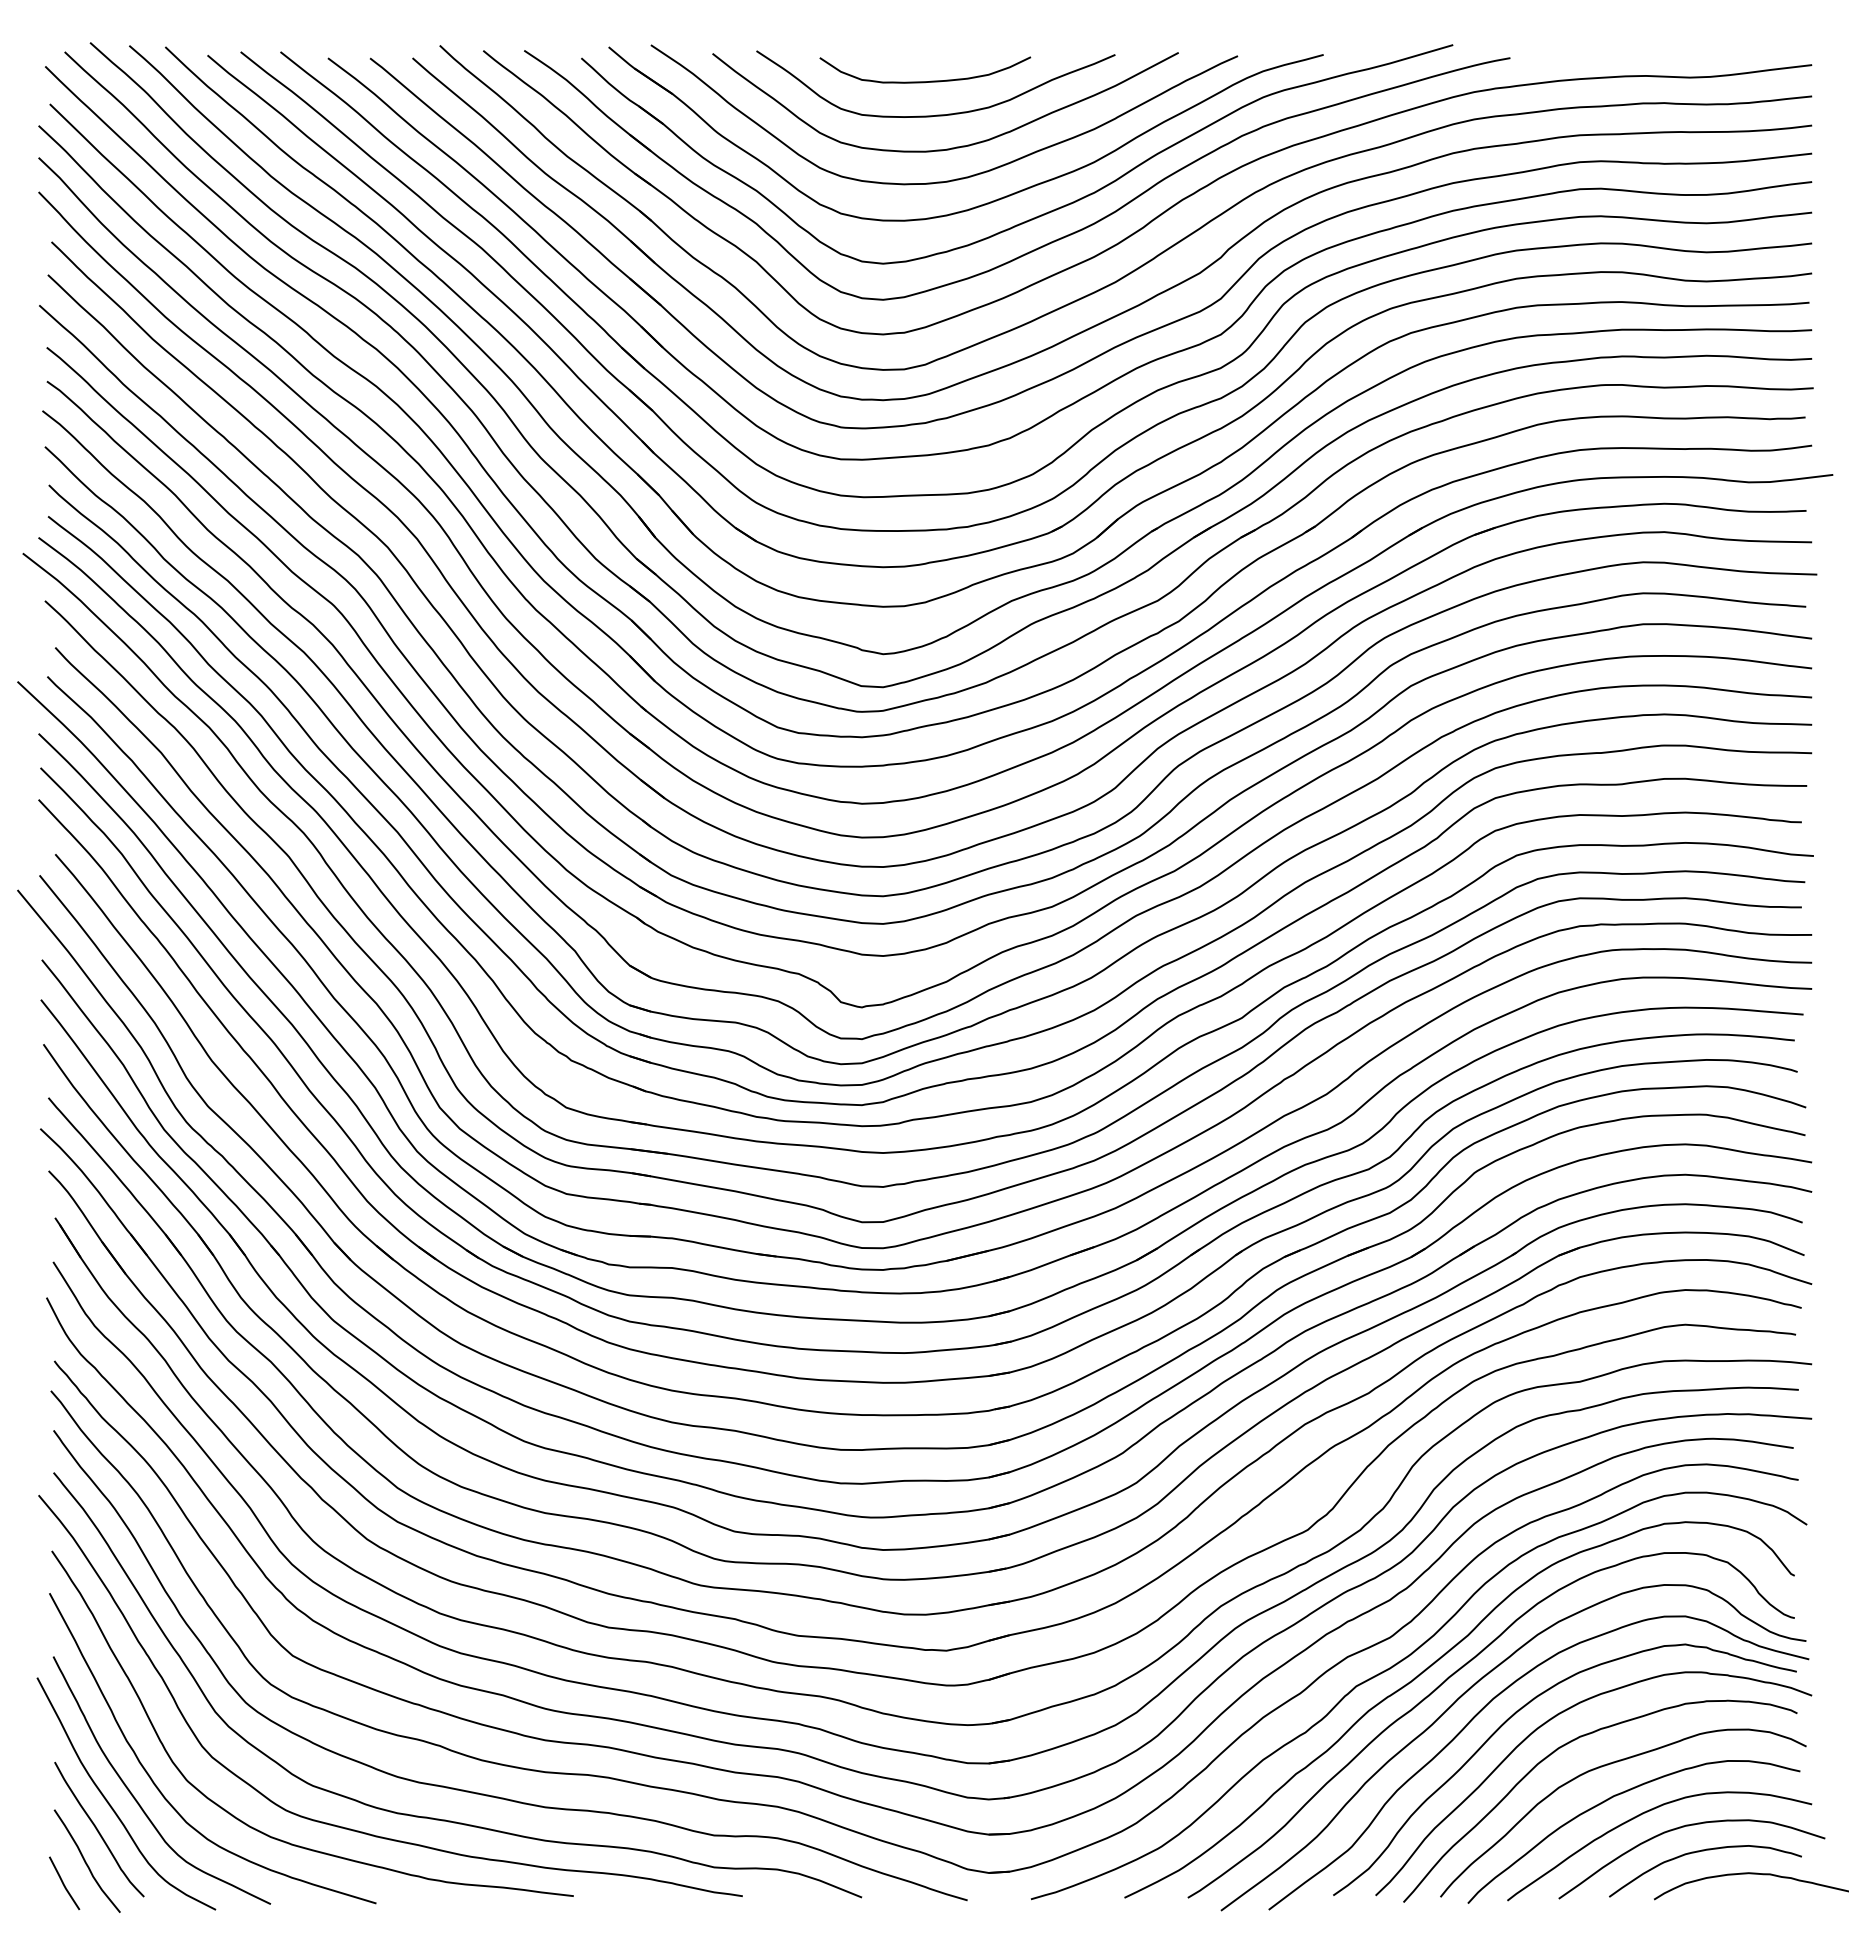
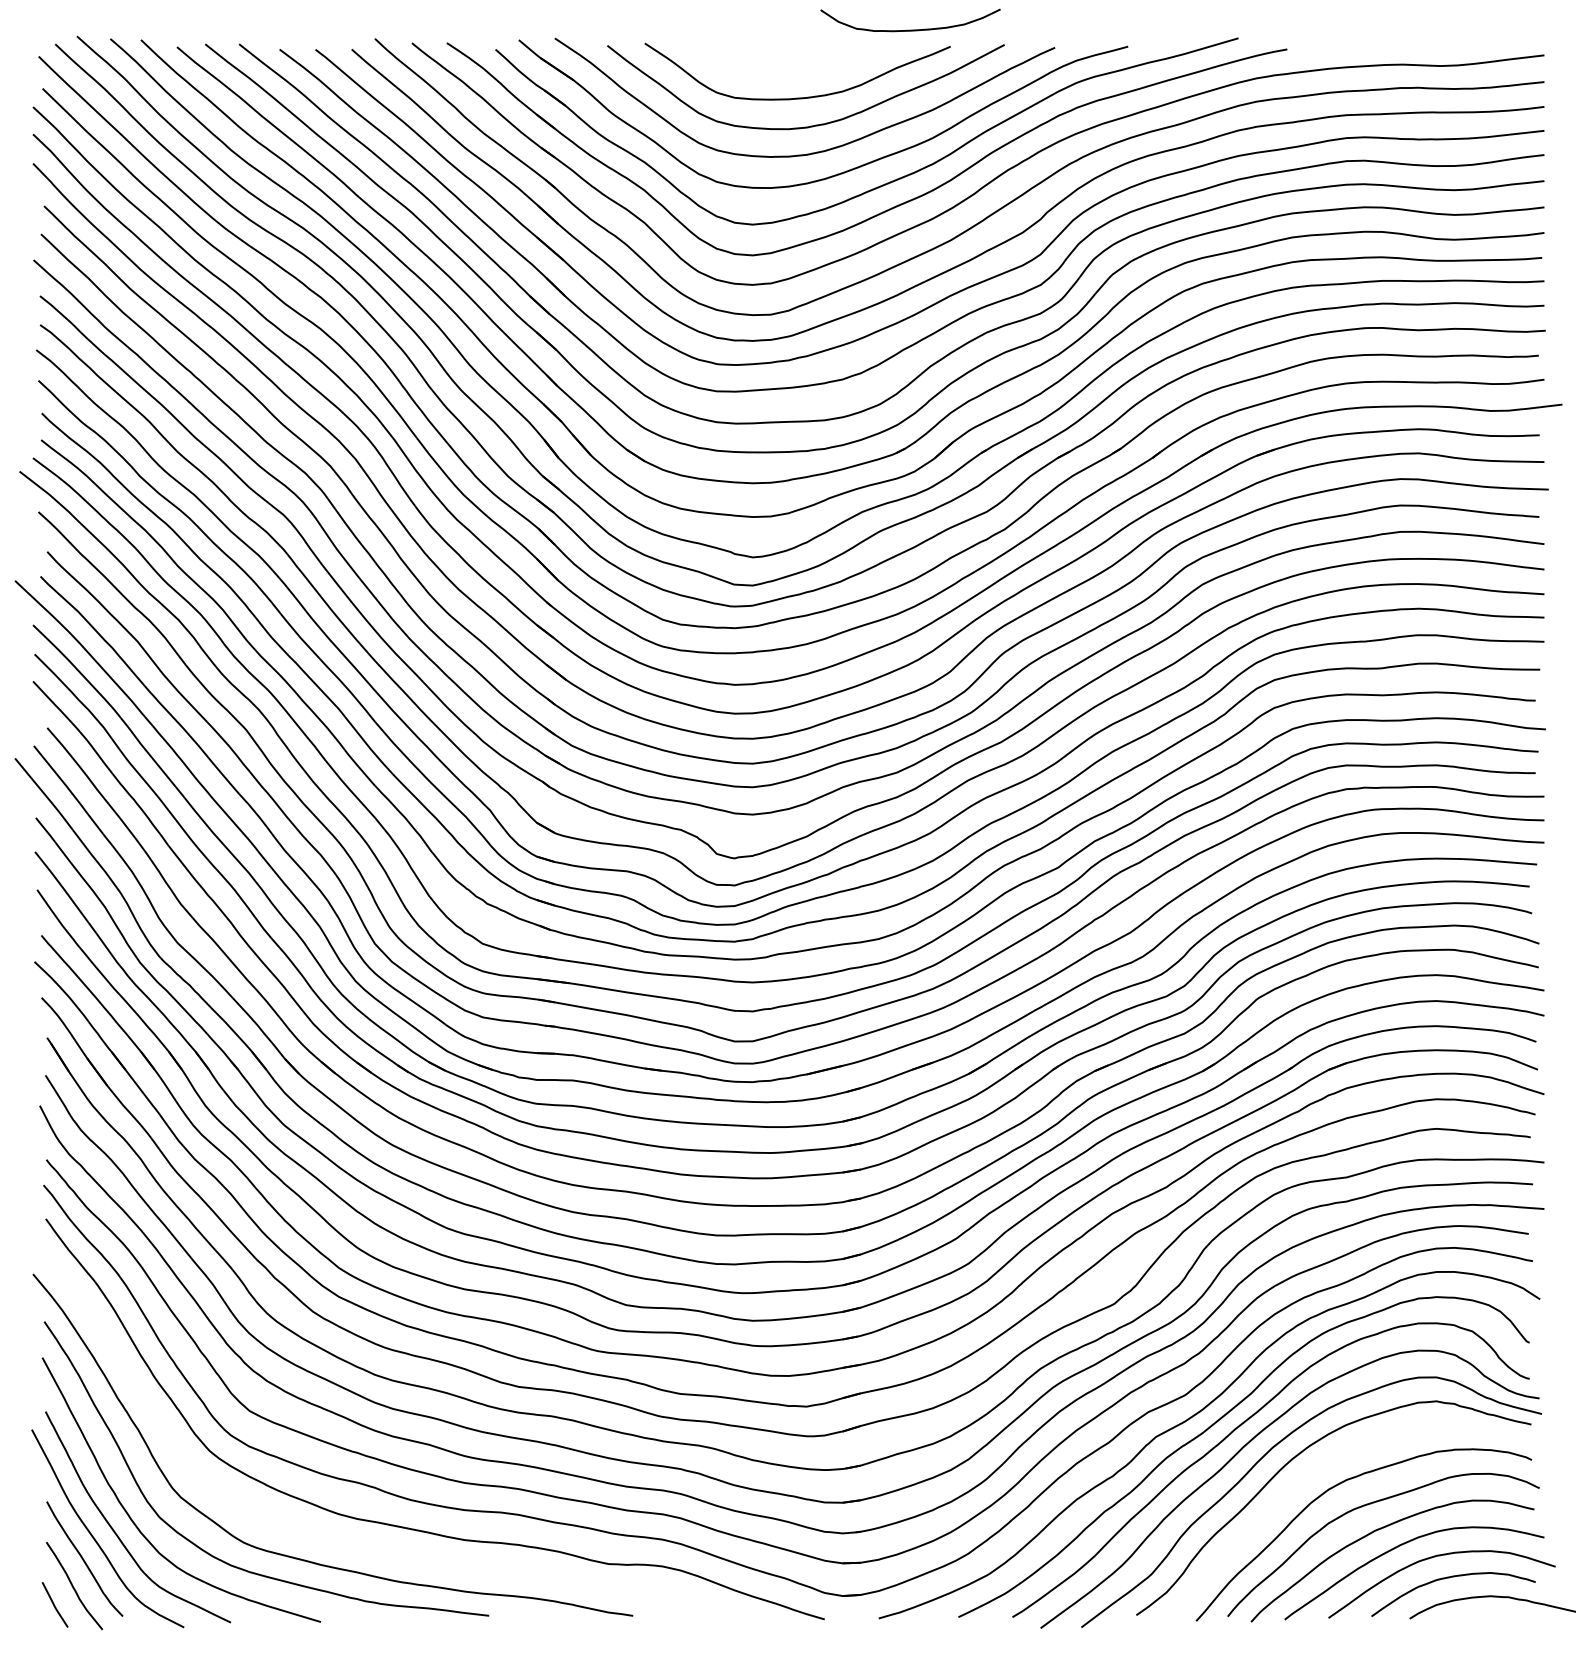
curve: (925, 81) -> (910, 30), moved
curve: (1552, 1719) -> (1323, 1465), removed
curve: (433, 1817) -> (369, 1548), removed

